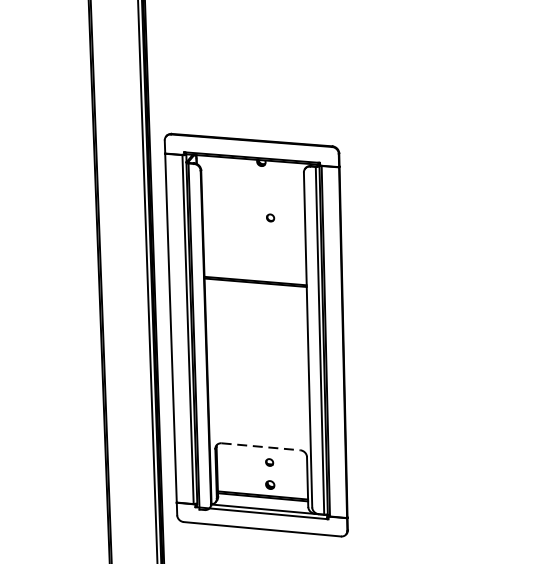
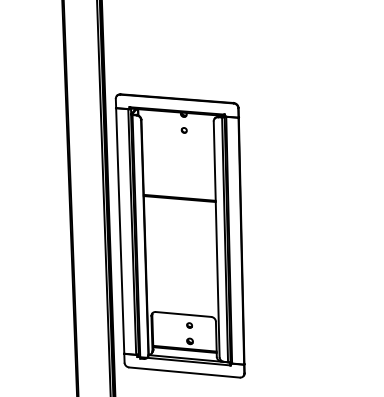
part: (269, 218) -> (183, 130), moved
line: (260, 446) -> (183, 314), dashed -> solid

